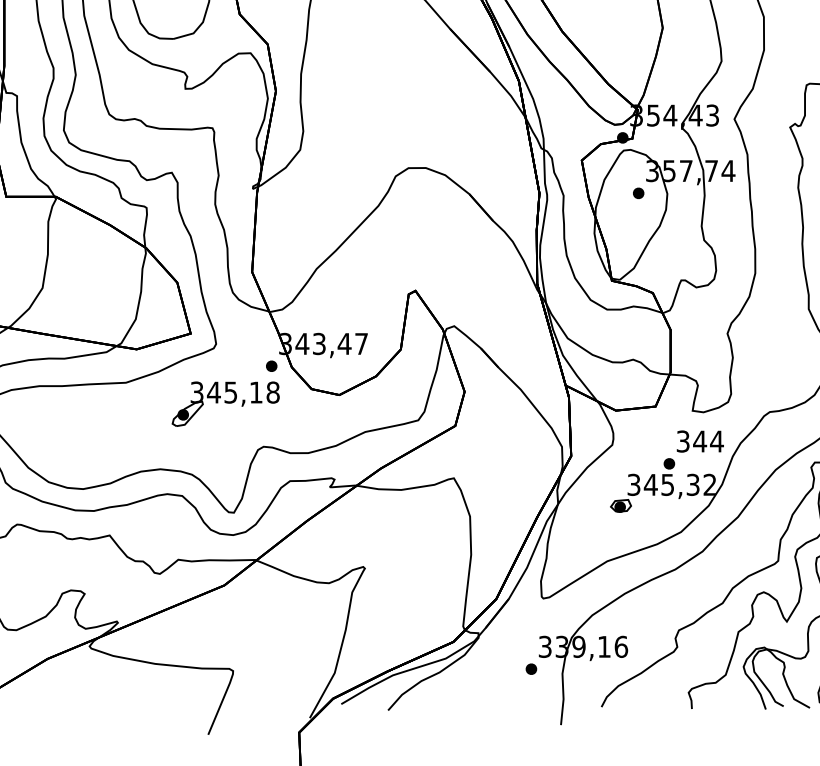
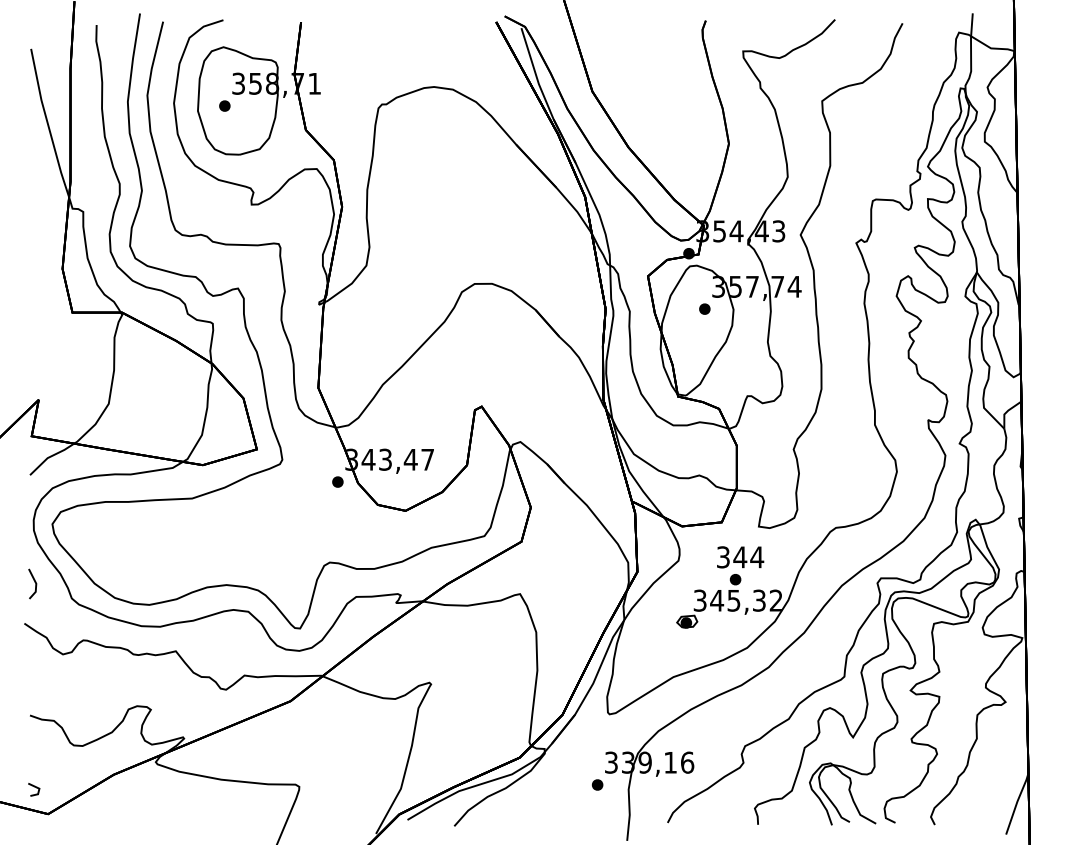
part: (225, 403) -> (291, 519), removed
text: (700, 441) -> (740, 557), moved

